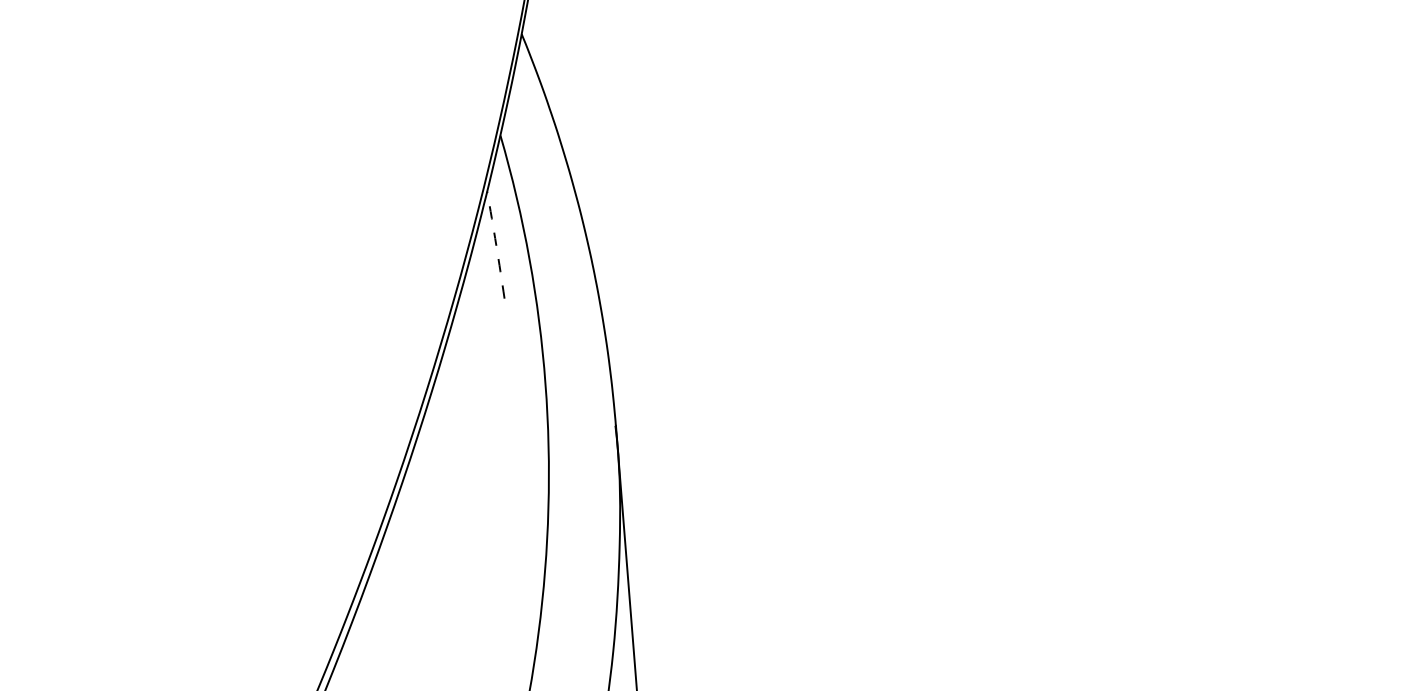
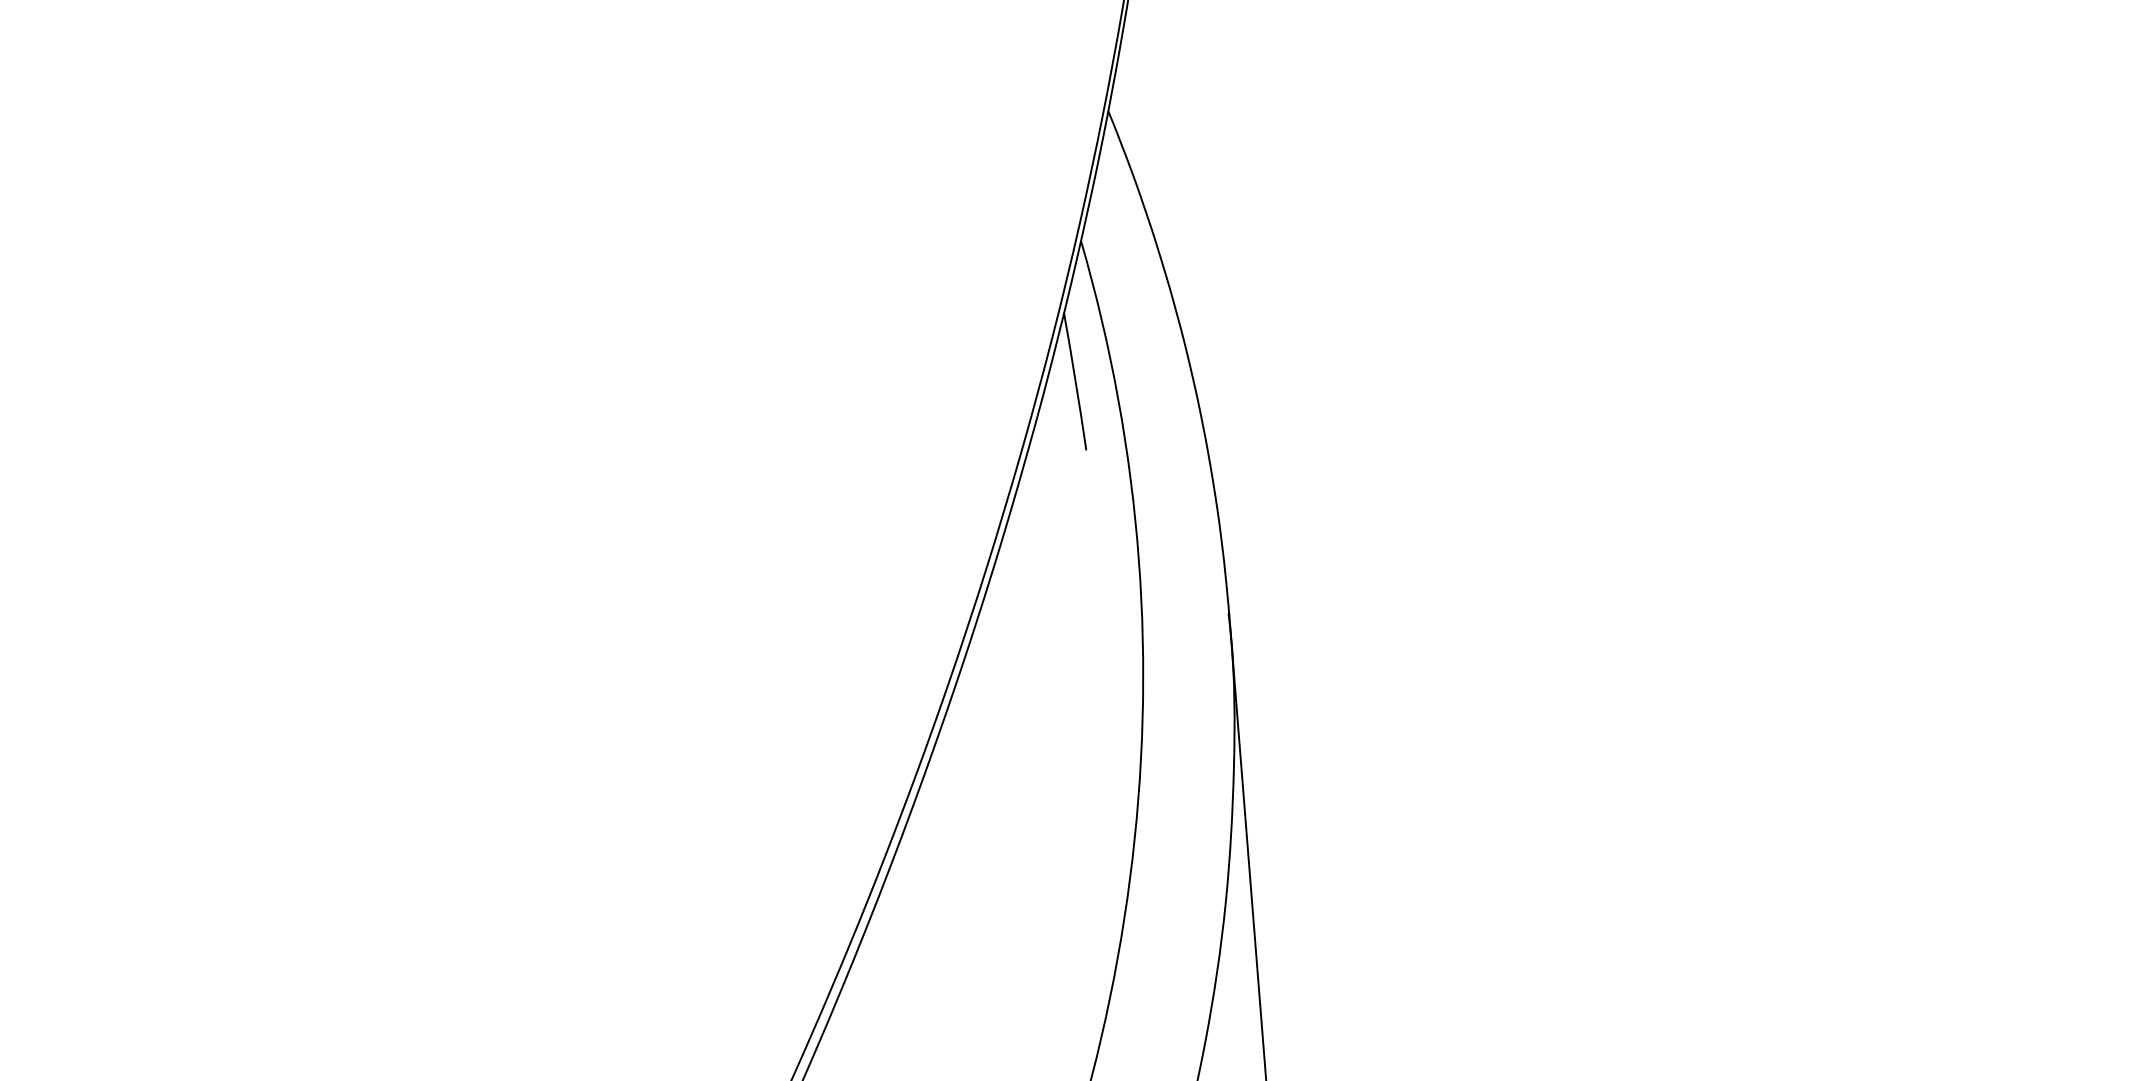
arc: (496, 244) -> (1075, 381), dashed -> solid

